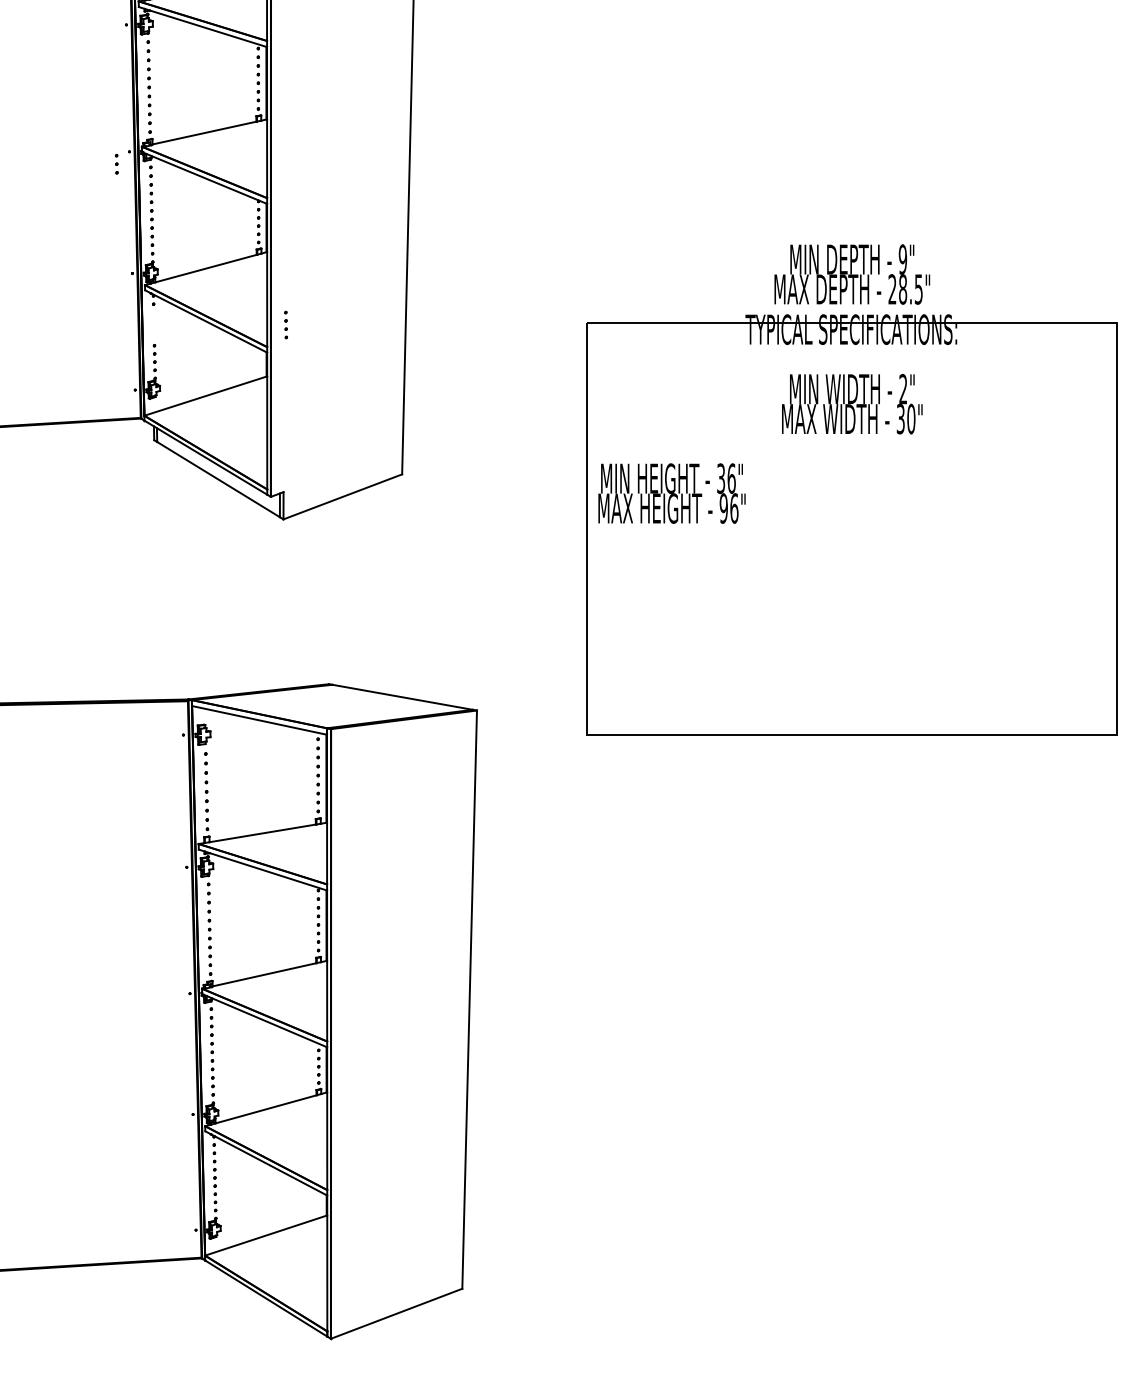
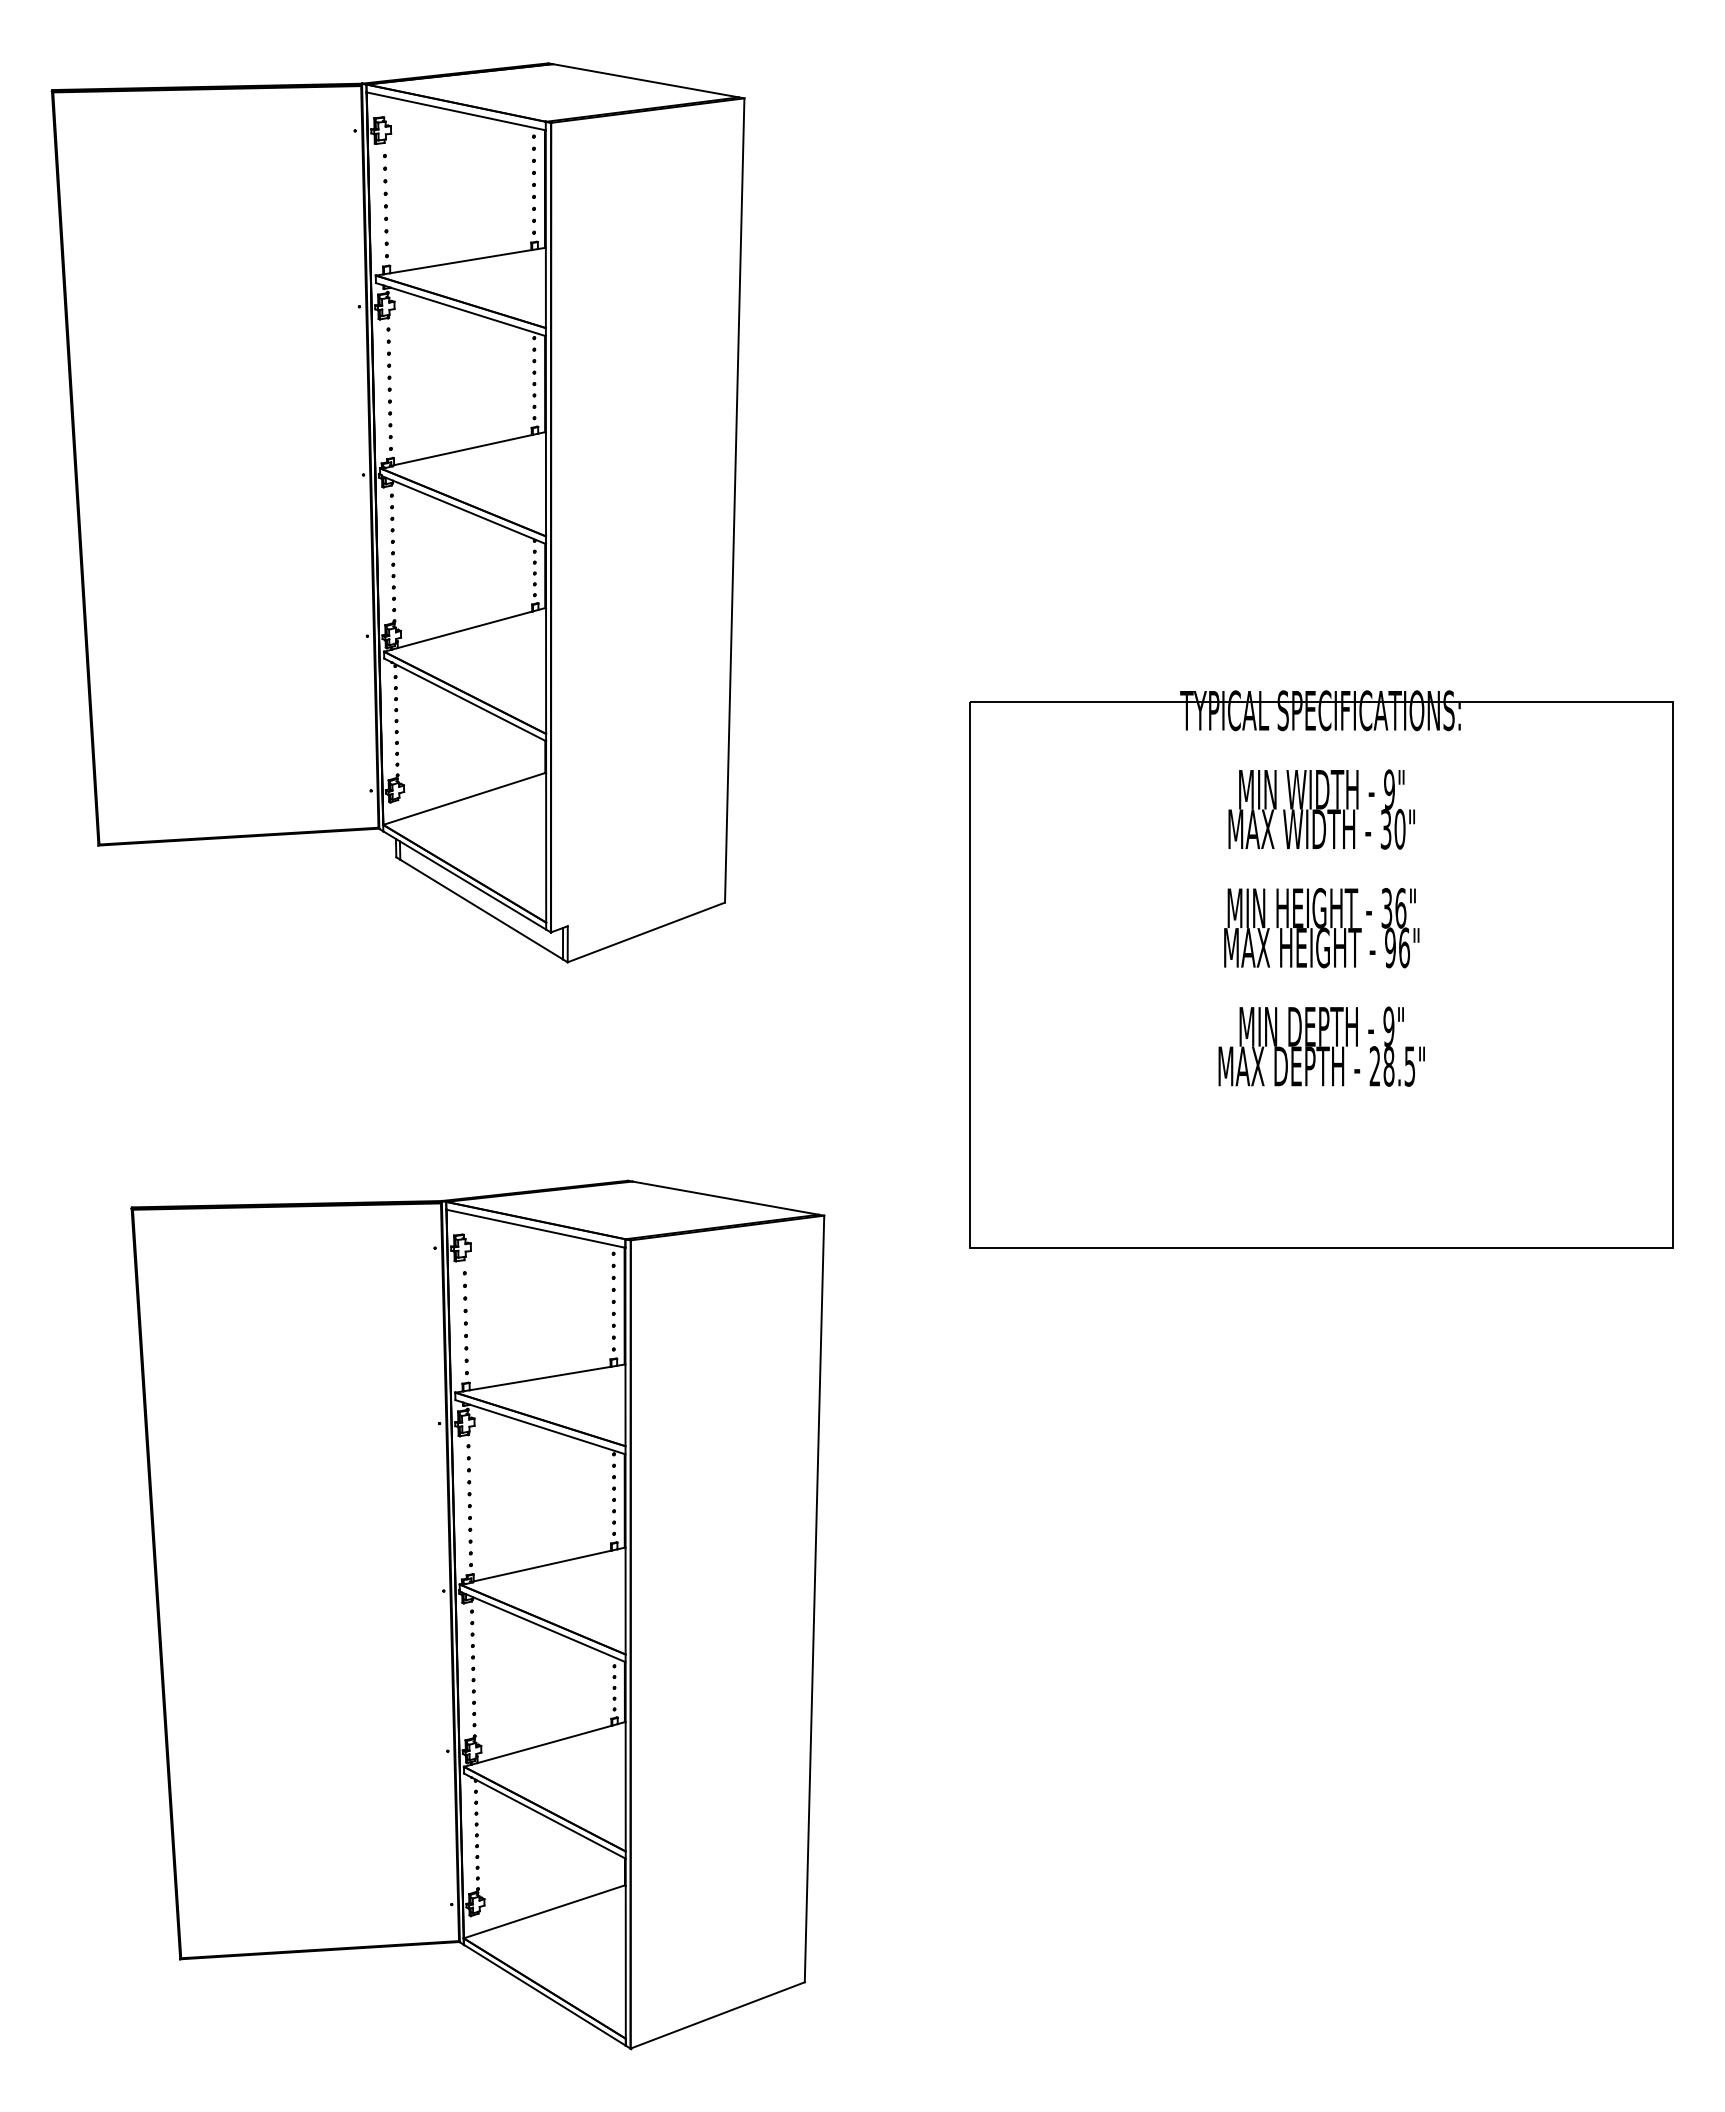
part: (116, 164) -> (346, 491), removed
text: (852, 274) -> (1321, 1046), moved
part: (286, 324) -> (396, 704), moved
text: (903, 389) -> (1389, 789), 2" -> 9"
text: (671, 493) -> (1321, 928), moved

